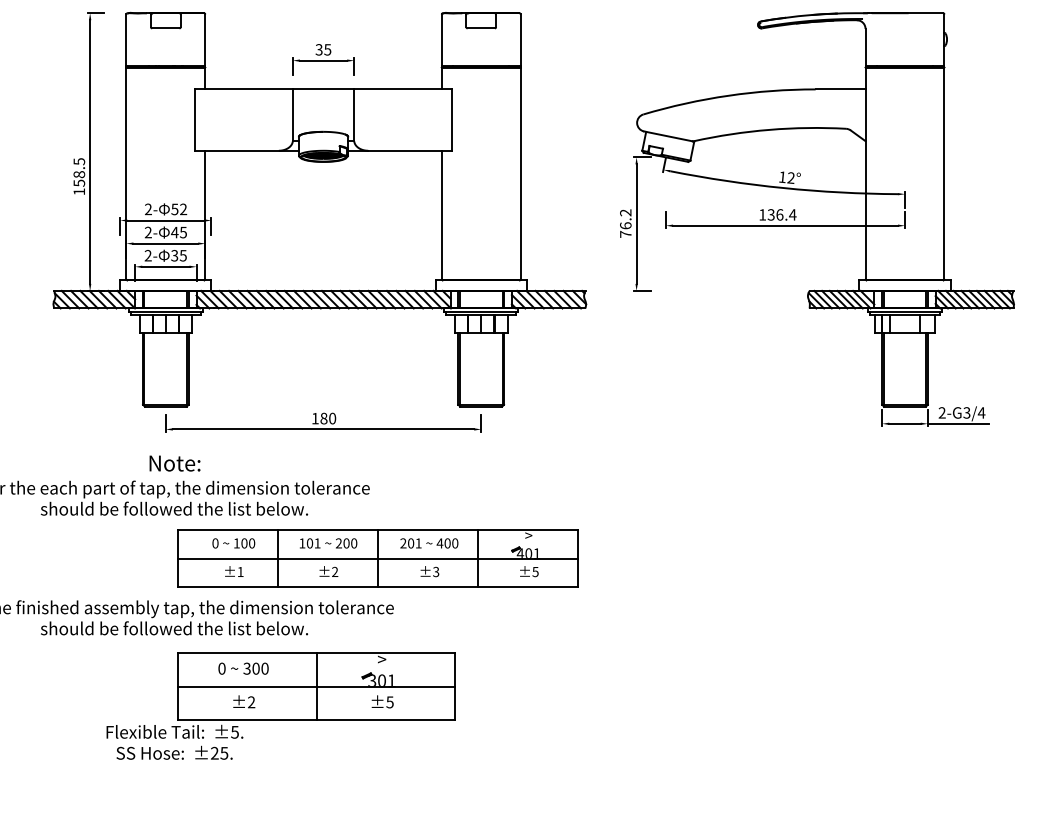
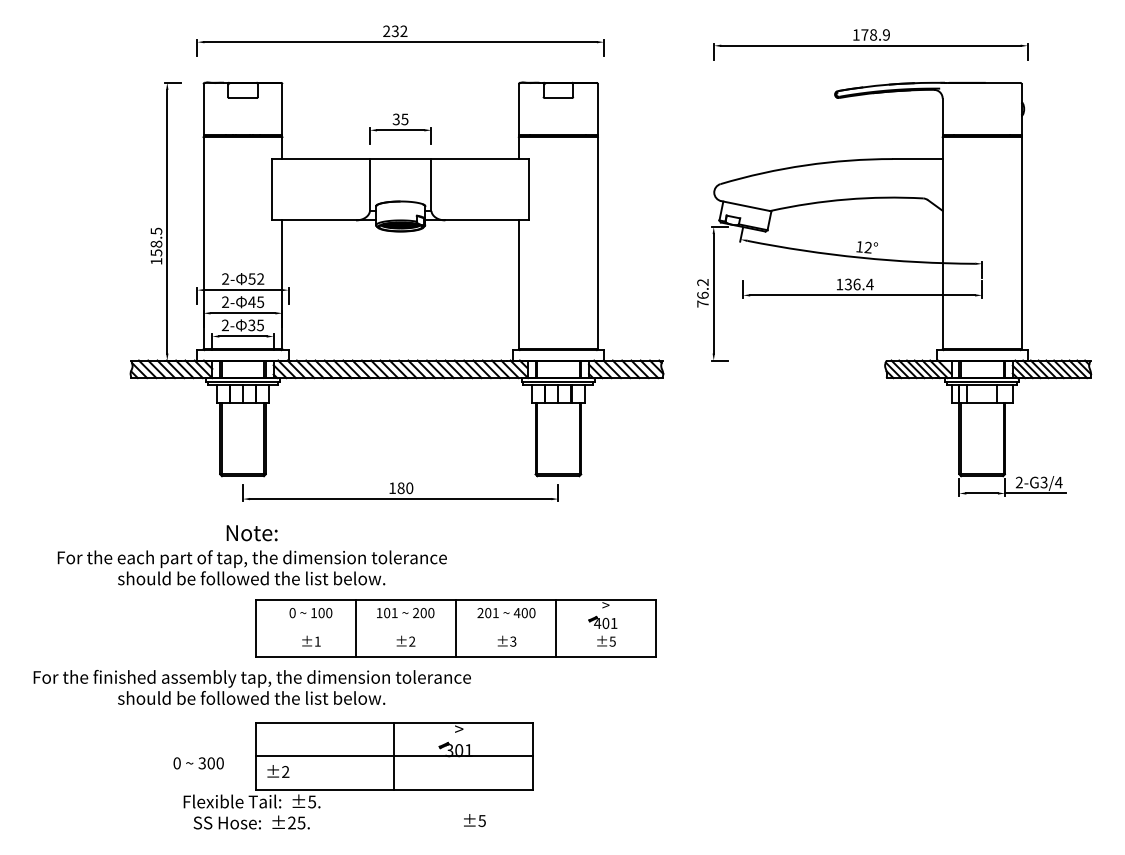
line: (378, 558) -> (455, 628), removed
text: (243, 668) -> (198, 763), moved
text: (244, 701) -> (278, 771), moved
text: (382, 701) -> (474, 820), moved

